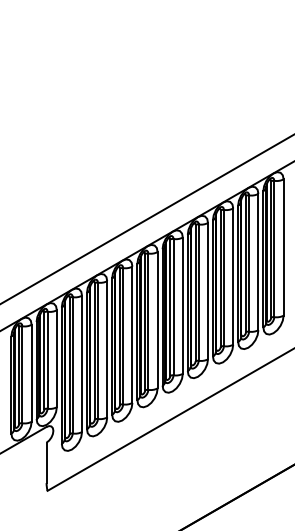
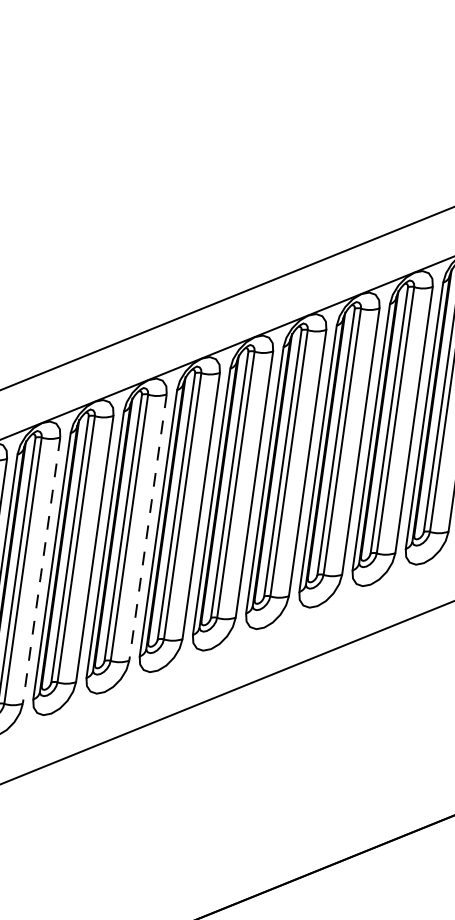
line: (132, 335) -> (147, 528), solid -> dashed
line: (82, 364) -> (42, 571), solid -> dashed

